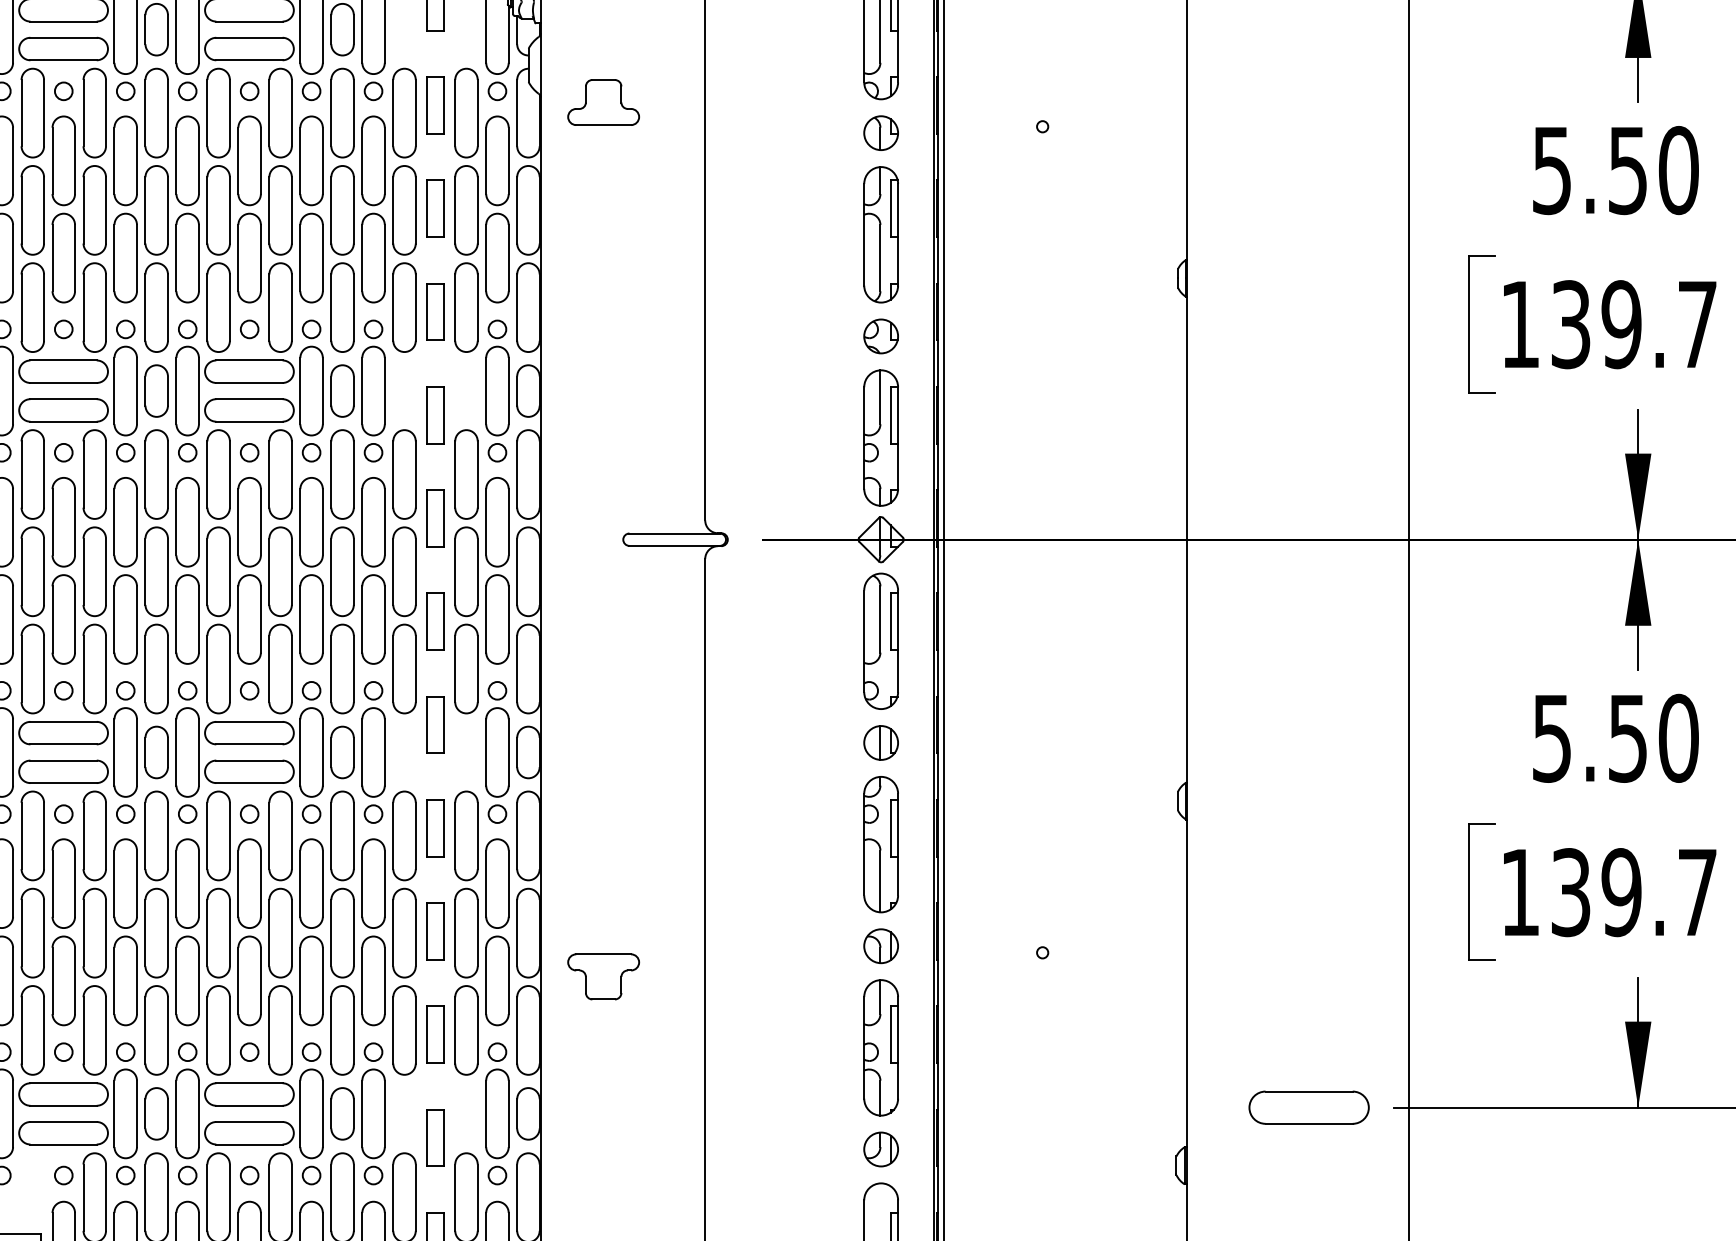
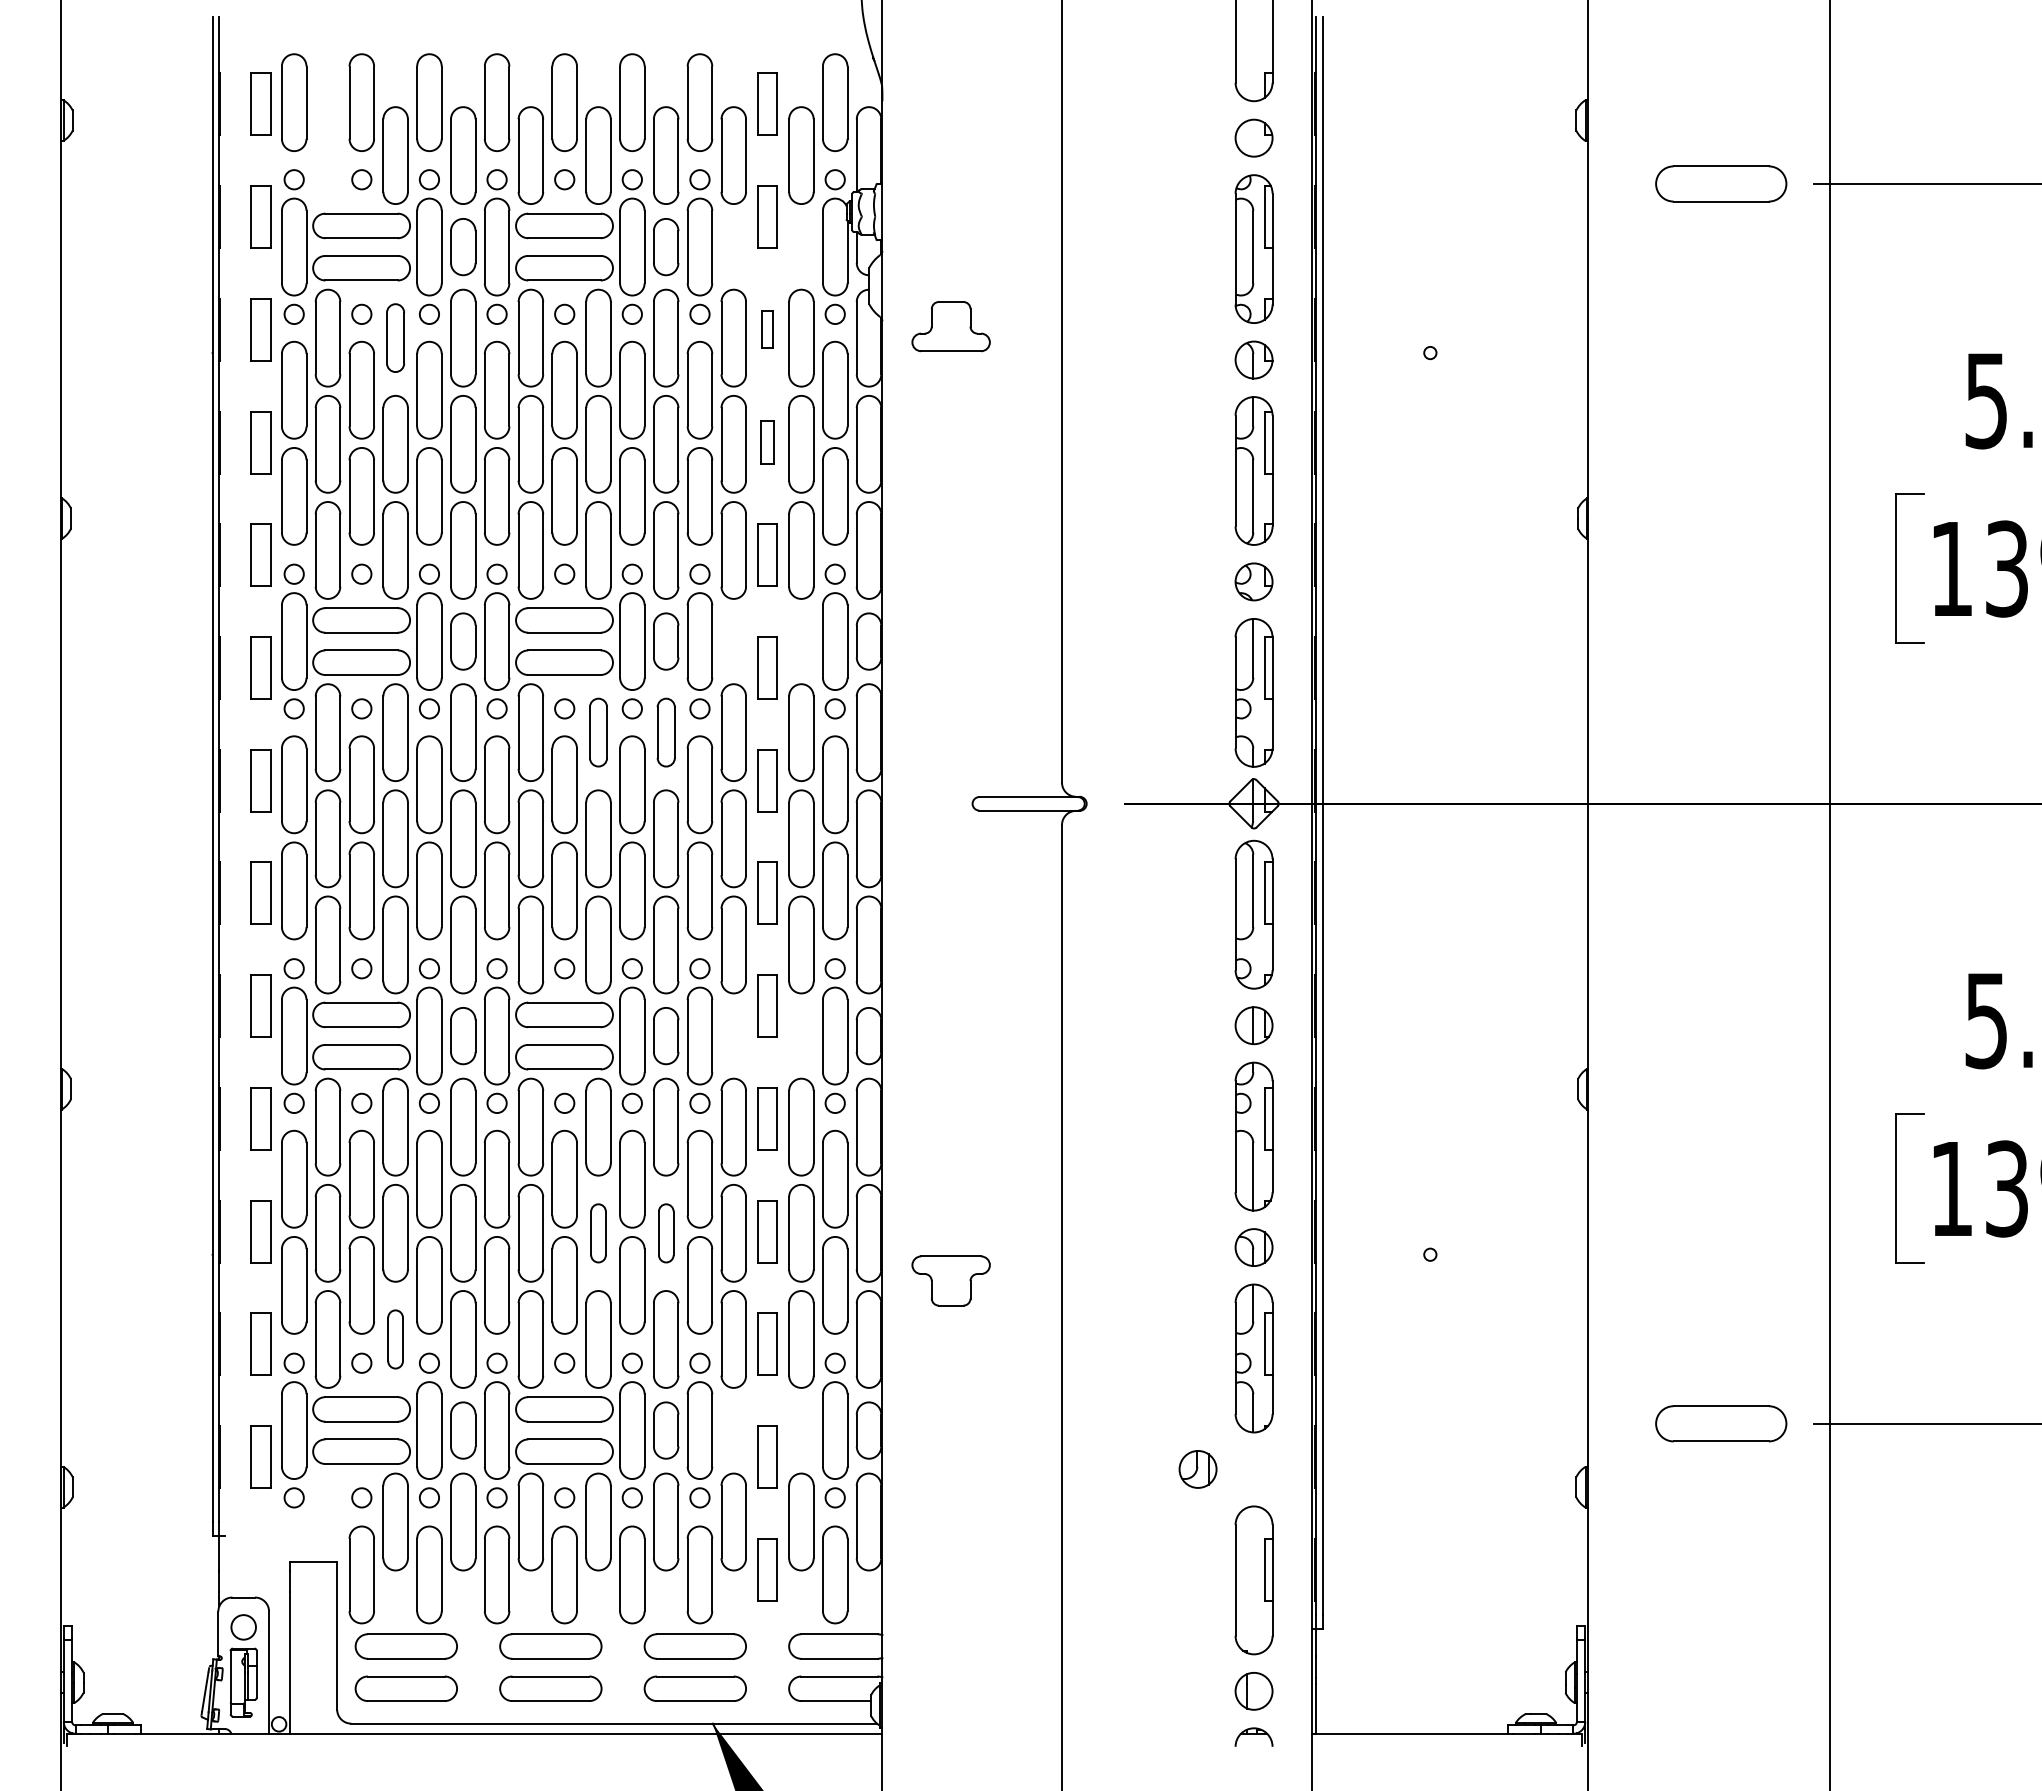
part: (435, 105) -> (767, 329), size x0.6
part: (94, 112) -> (395, 337), size x0.7
part: (435, 208) -> (767, 442), size x0.7
part: (280, 474) -> (598, 732), size x0.7
part: (342, 474) -> (666, 732), size x0.7
part: (280, 933) -> (598, 1233), size x0.6
part: (342, 933) -> (666, 1233), size x0.6
part: (94, 1030) -> (395, 1339), size x0.6
part: (880, 1149) -> (1197, 1469), moved

